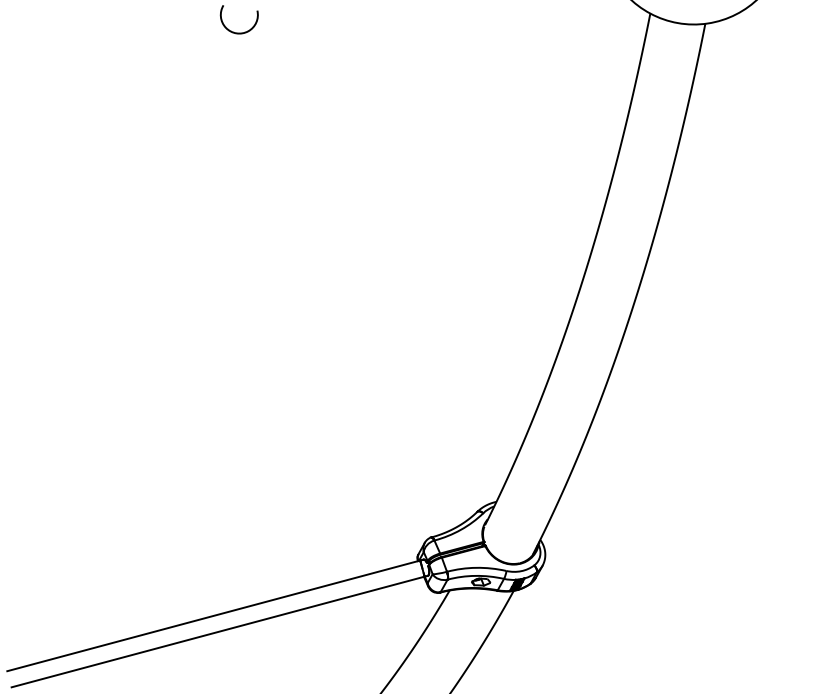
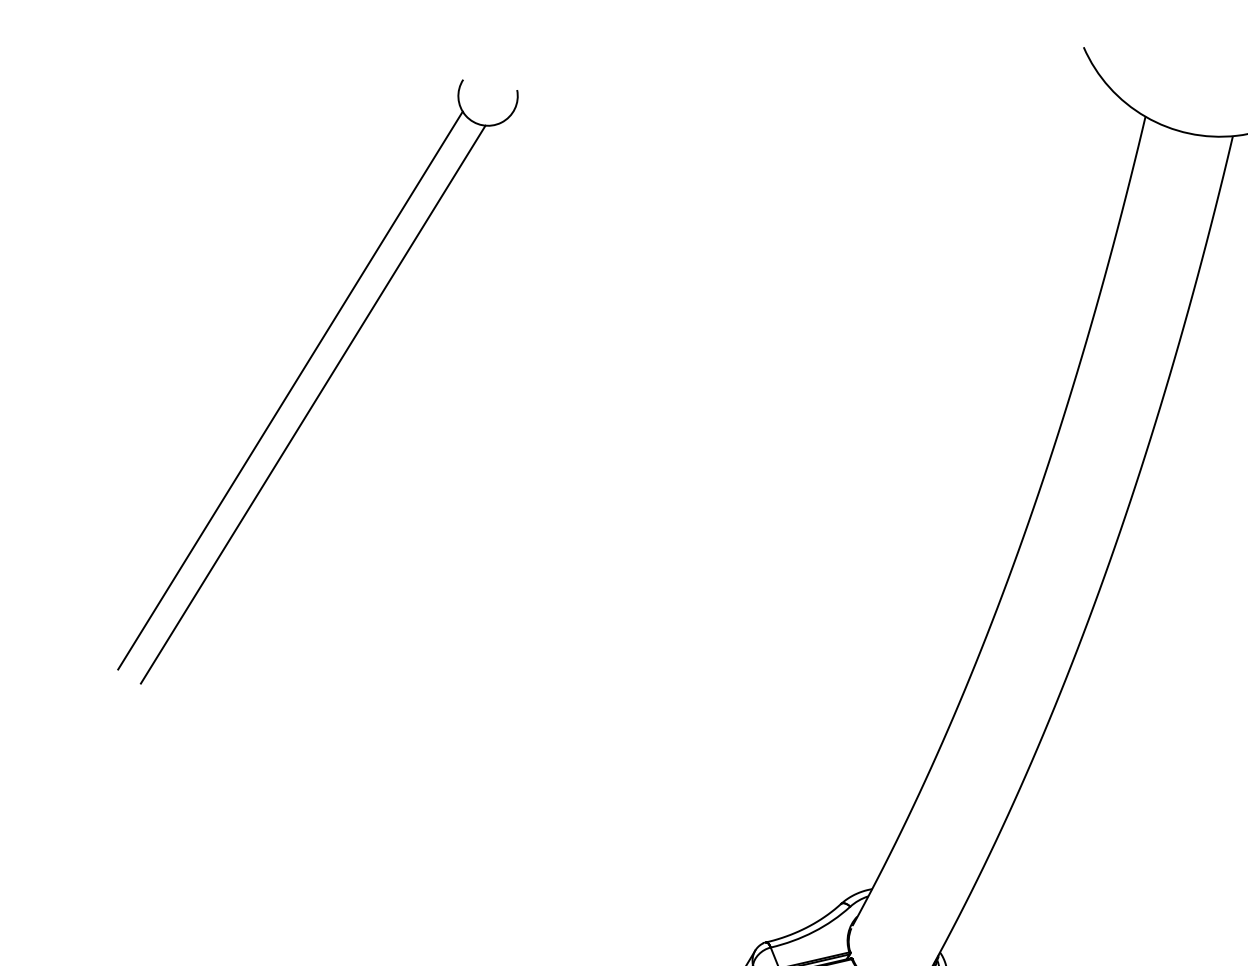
line: (121, 203) -> (289, 390), added
line: (136, 211) -> (312, 404), added

